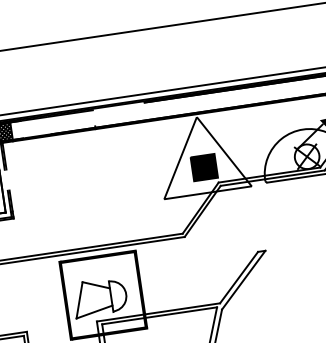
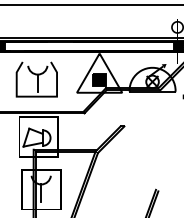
part: (82, 185) -> (36, 79), added

